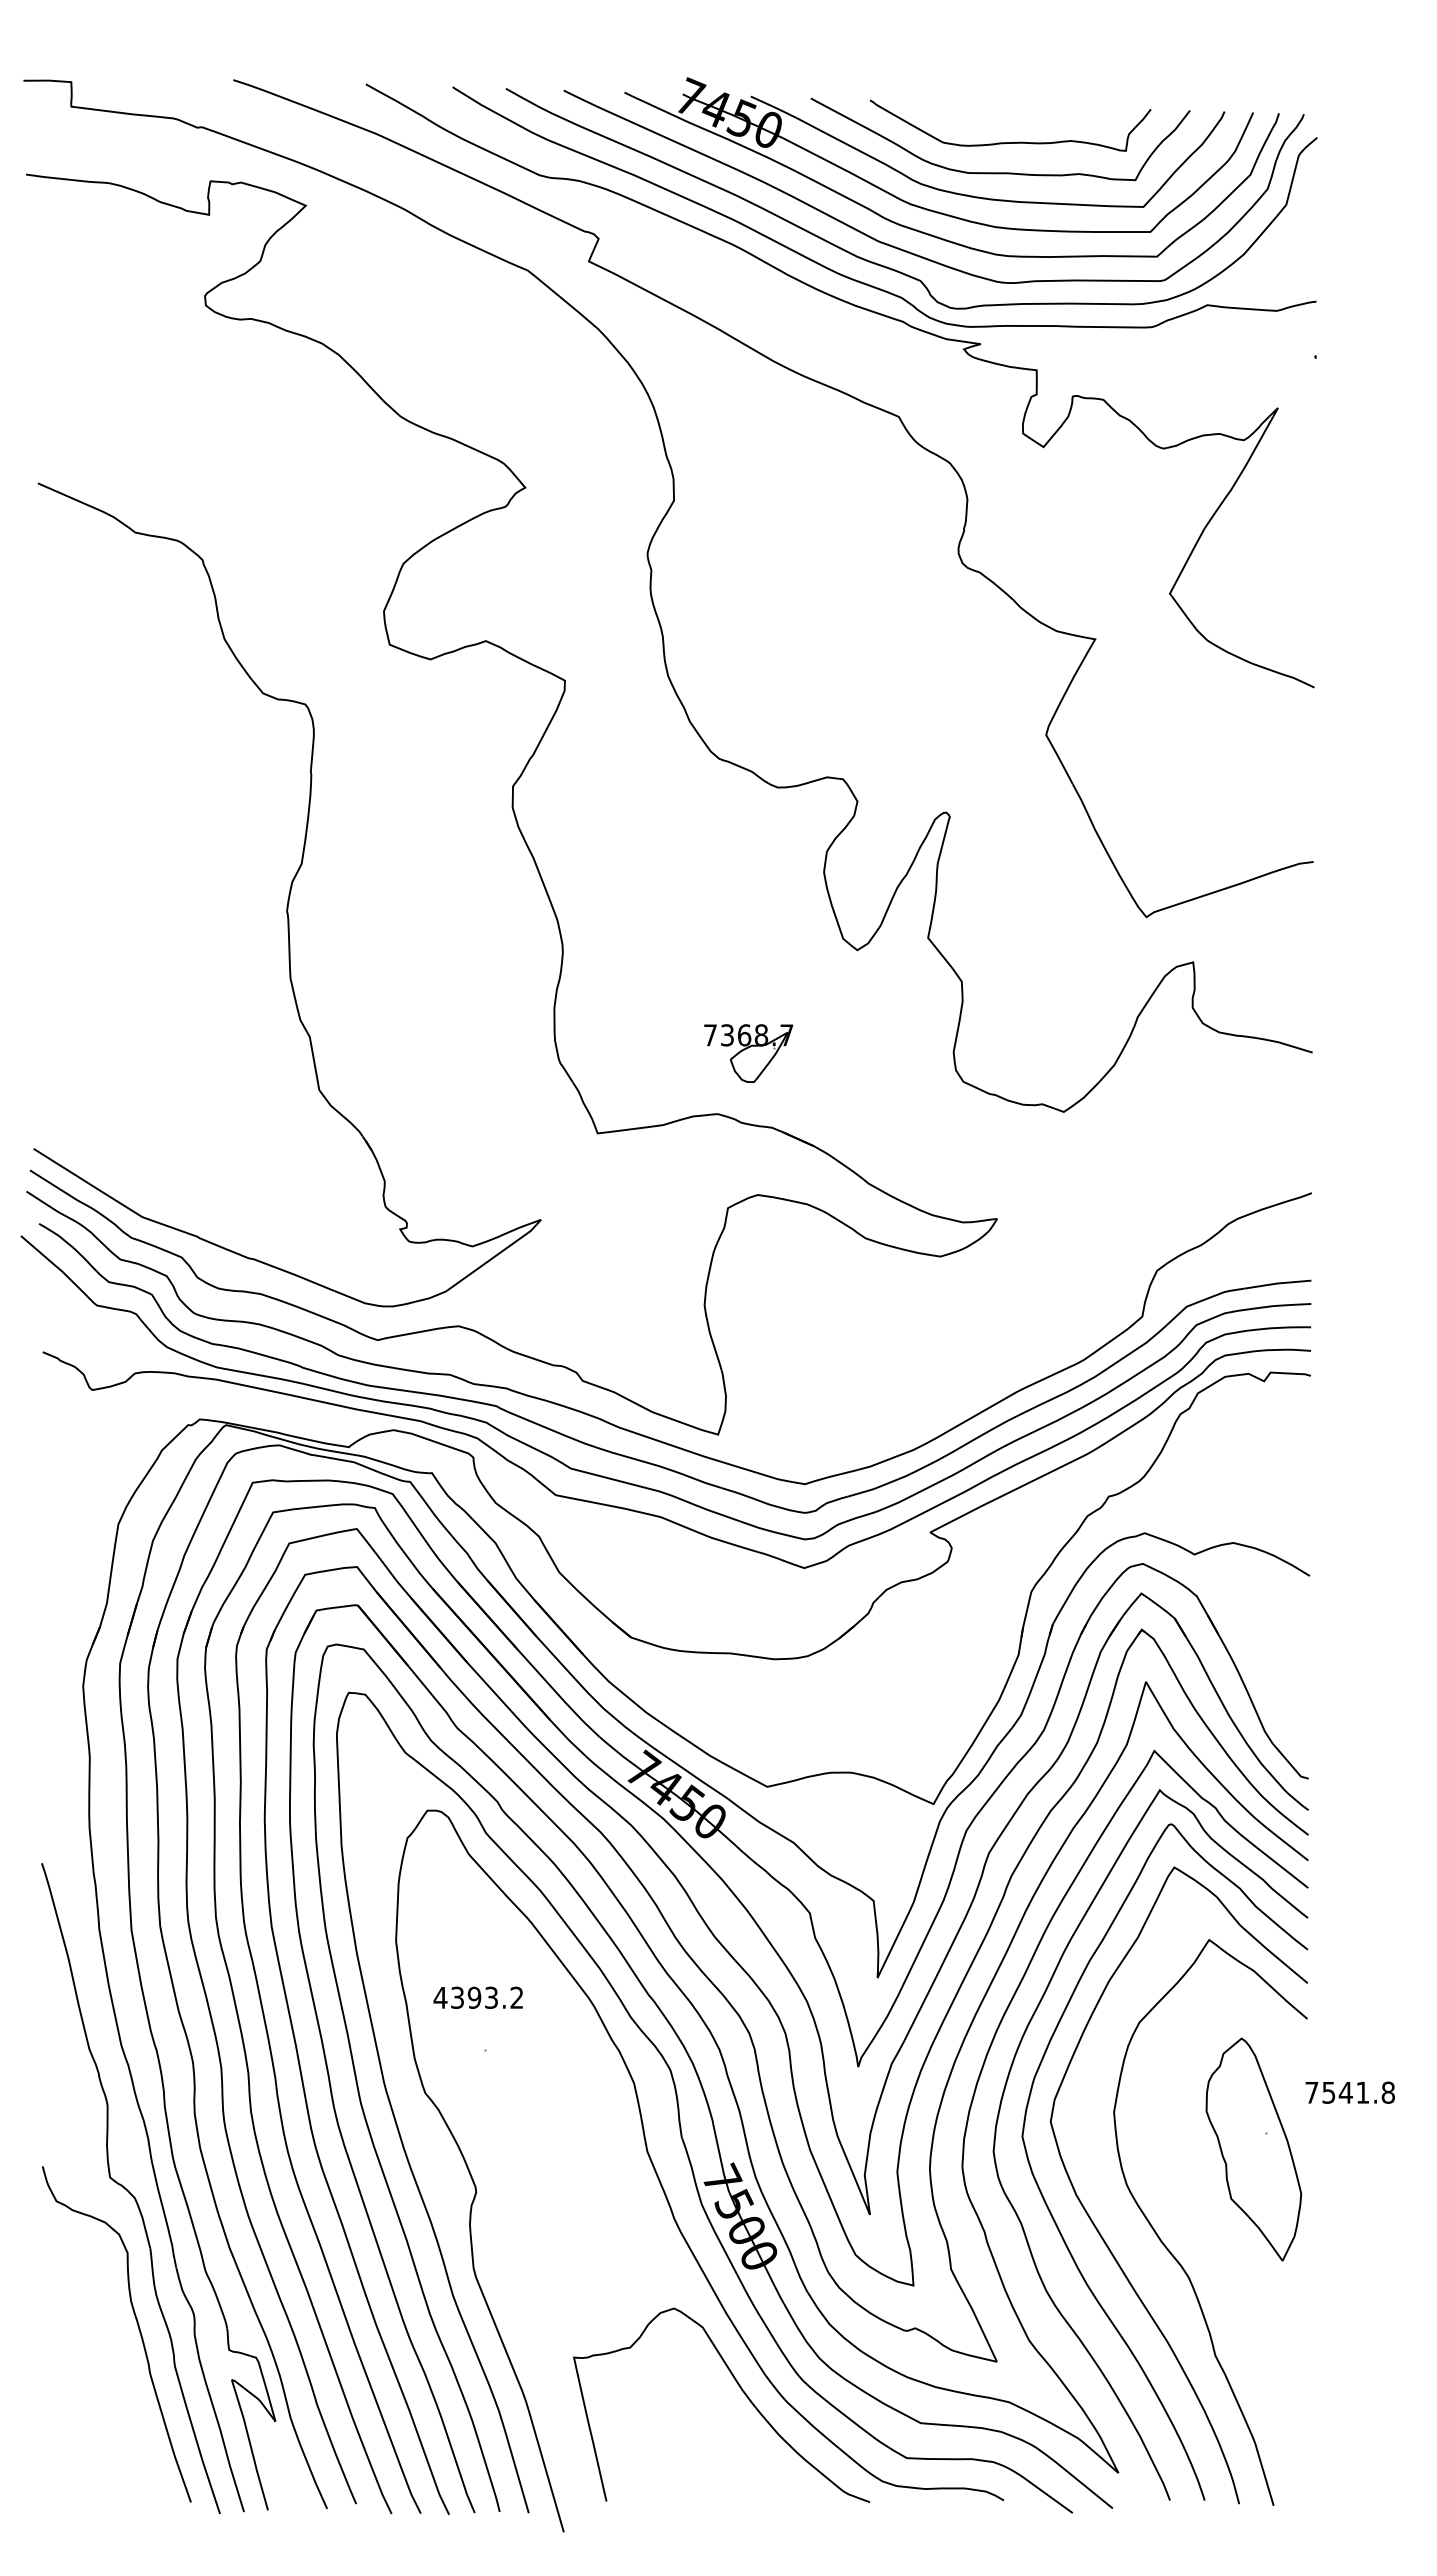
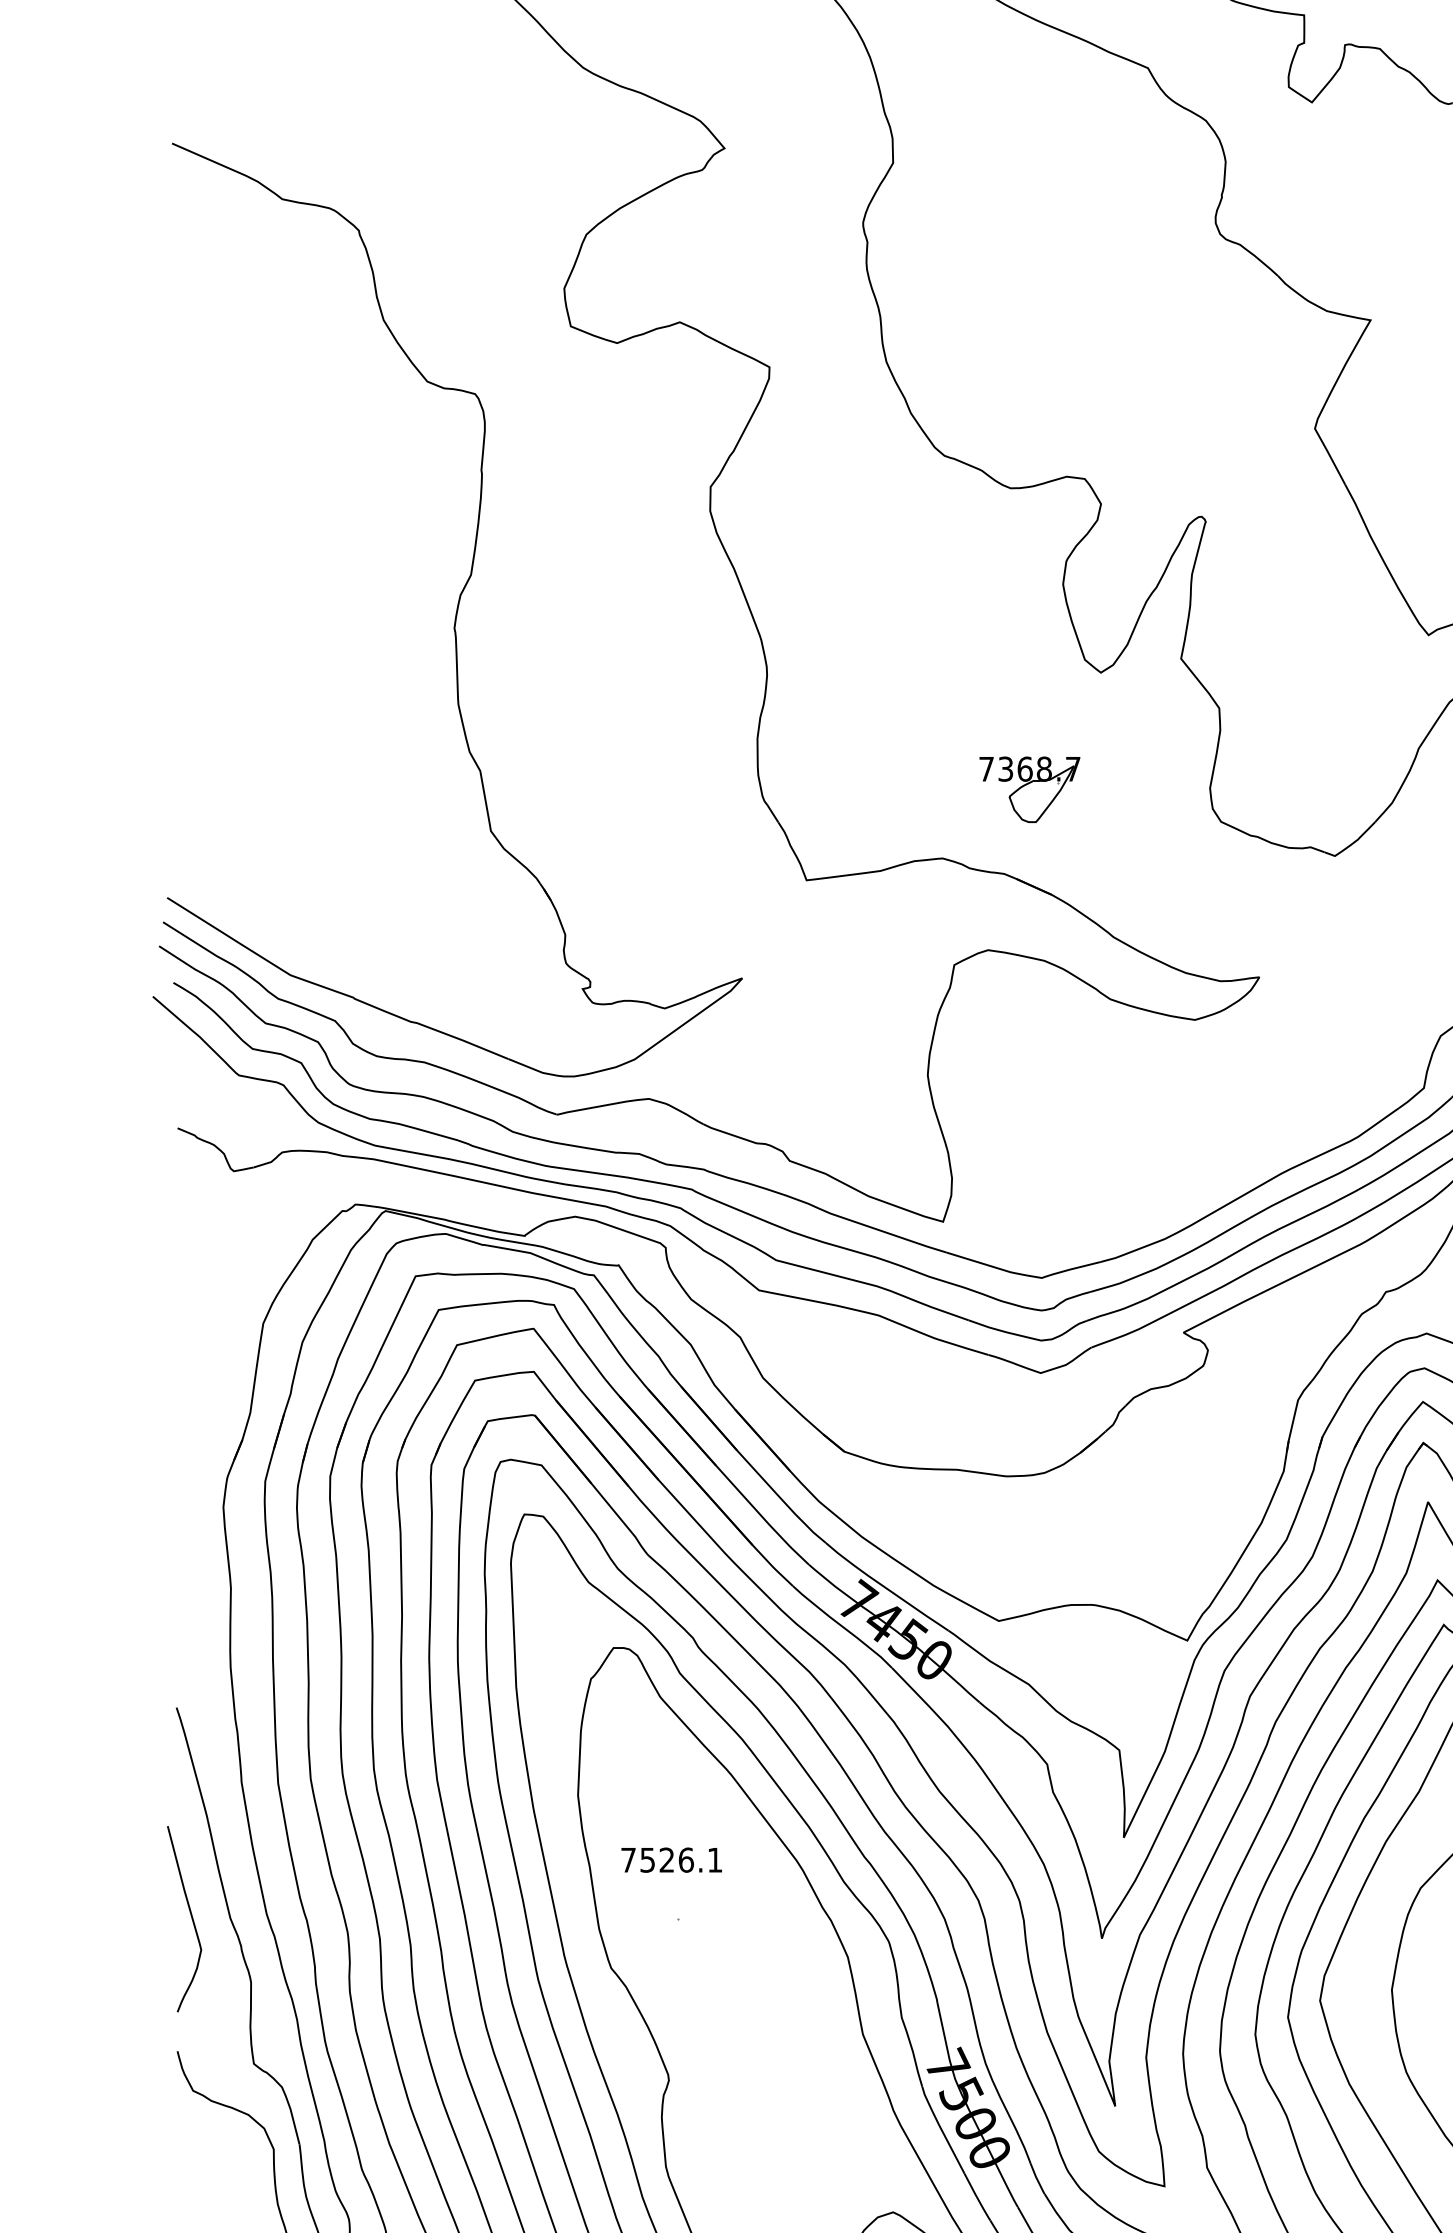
part: (748, 1053) -> (1029, 789), moved
text: (478, 1997) -> (671, 1859), 4393.2 -> 7526.1
curve: (54, 2048) -> (190, 1917), added

